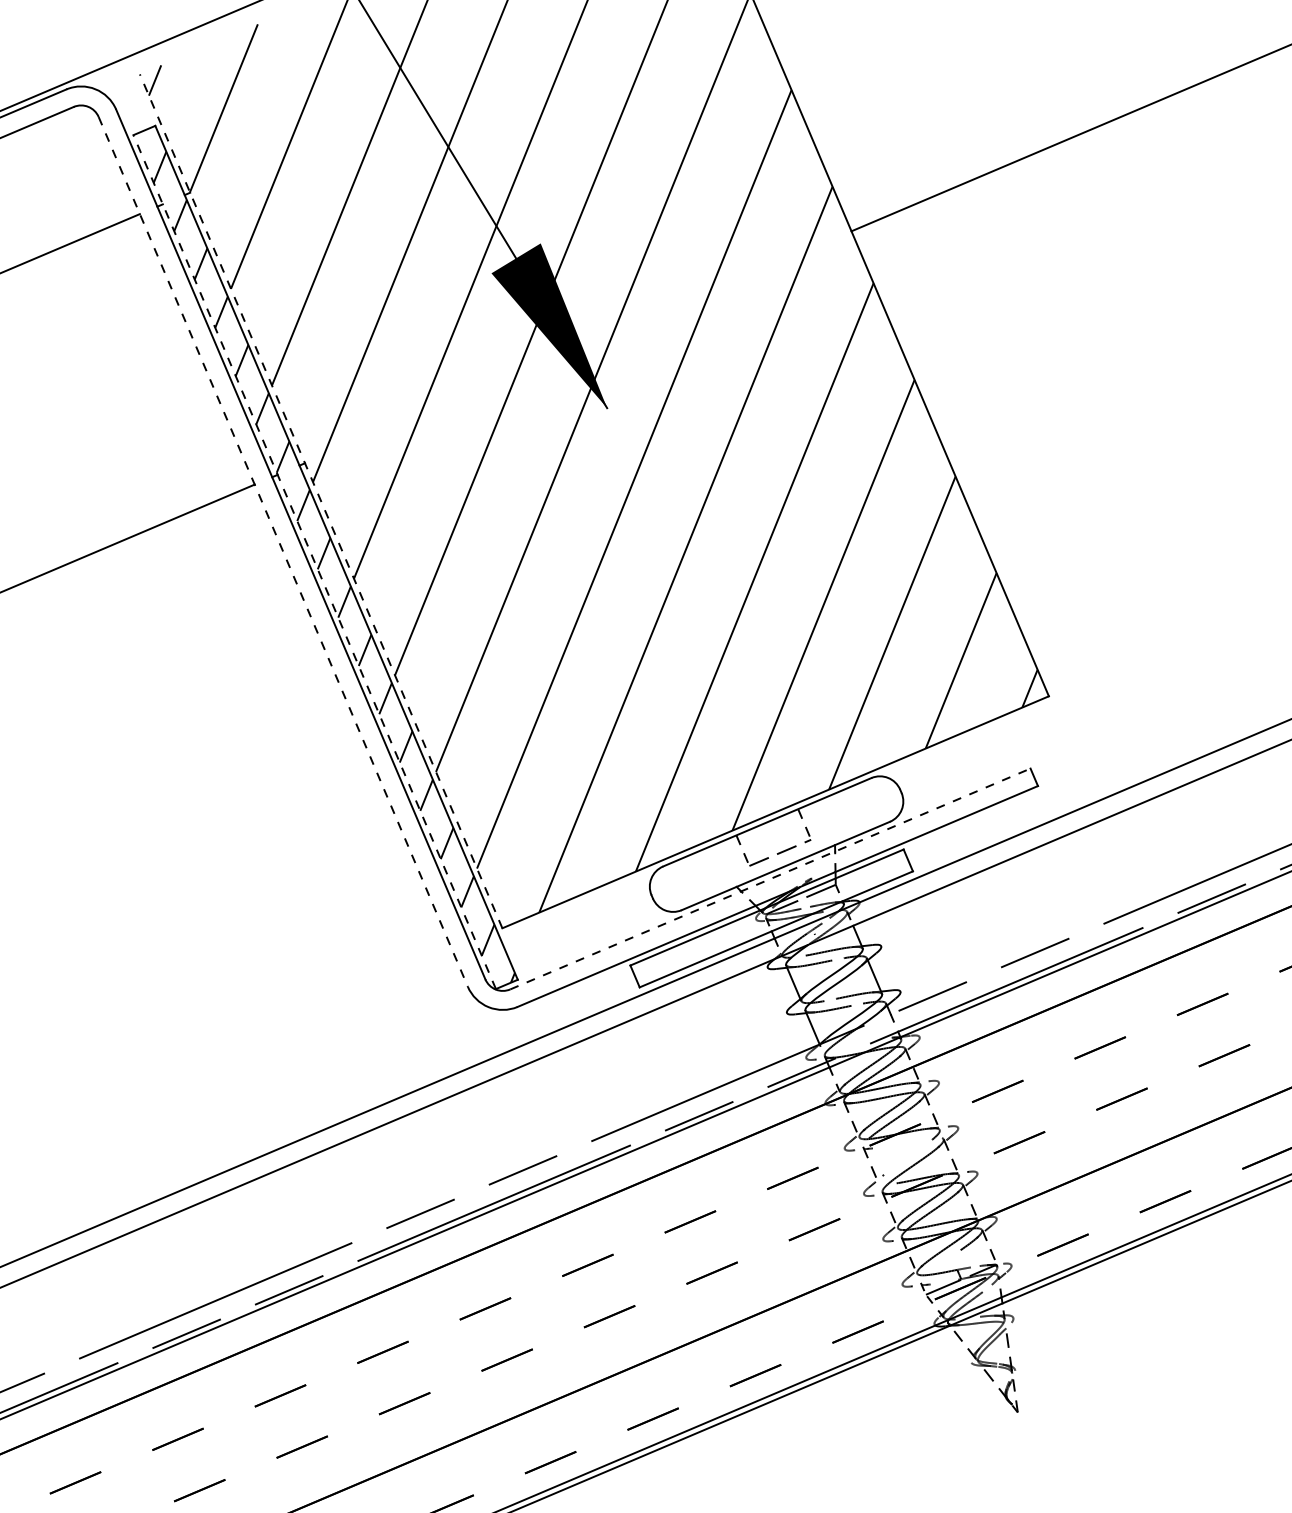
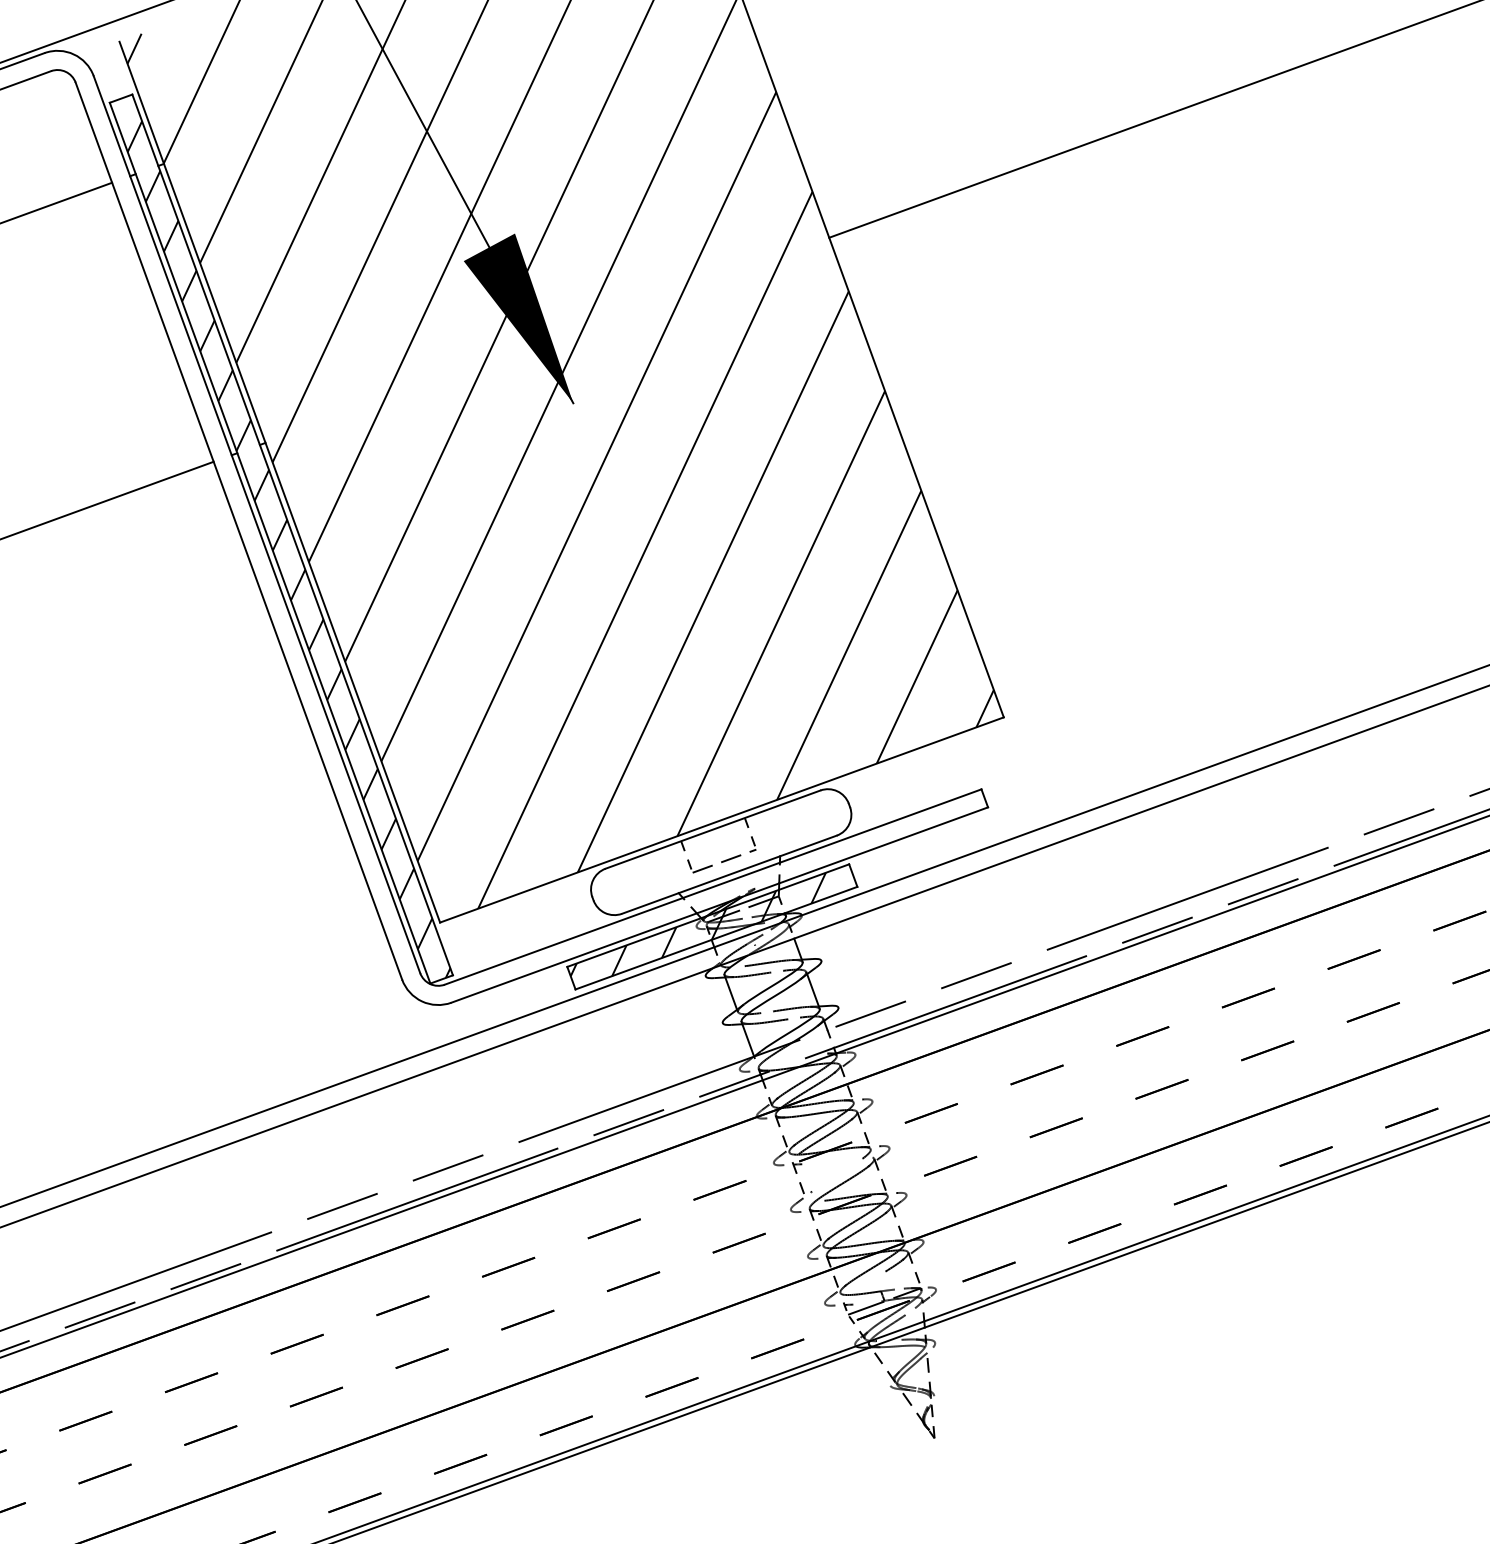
line: (320, 501) -> (279, 482), dashed -> solid
line: (283, 552) -> (239, 531), dashed -> solid
line: (315, 562) -> (270, 543), dashed -> solid
line: (770, 879) -> (713, 887), dashed -> solid
hatch: (756, 916) -> (697, 924), added

